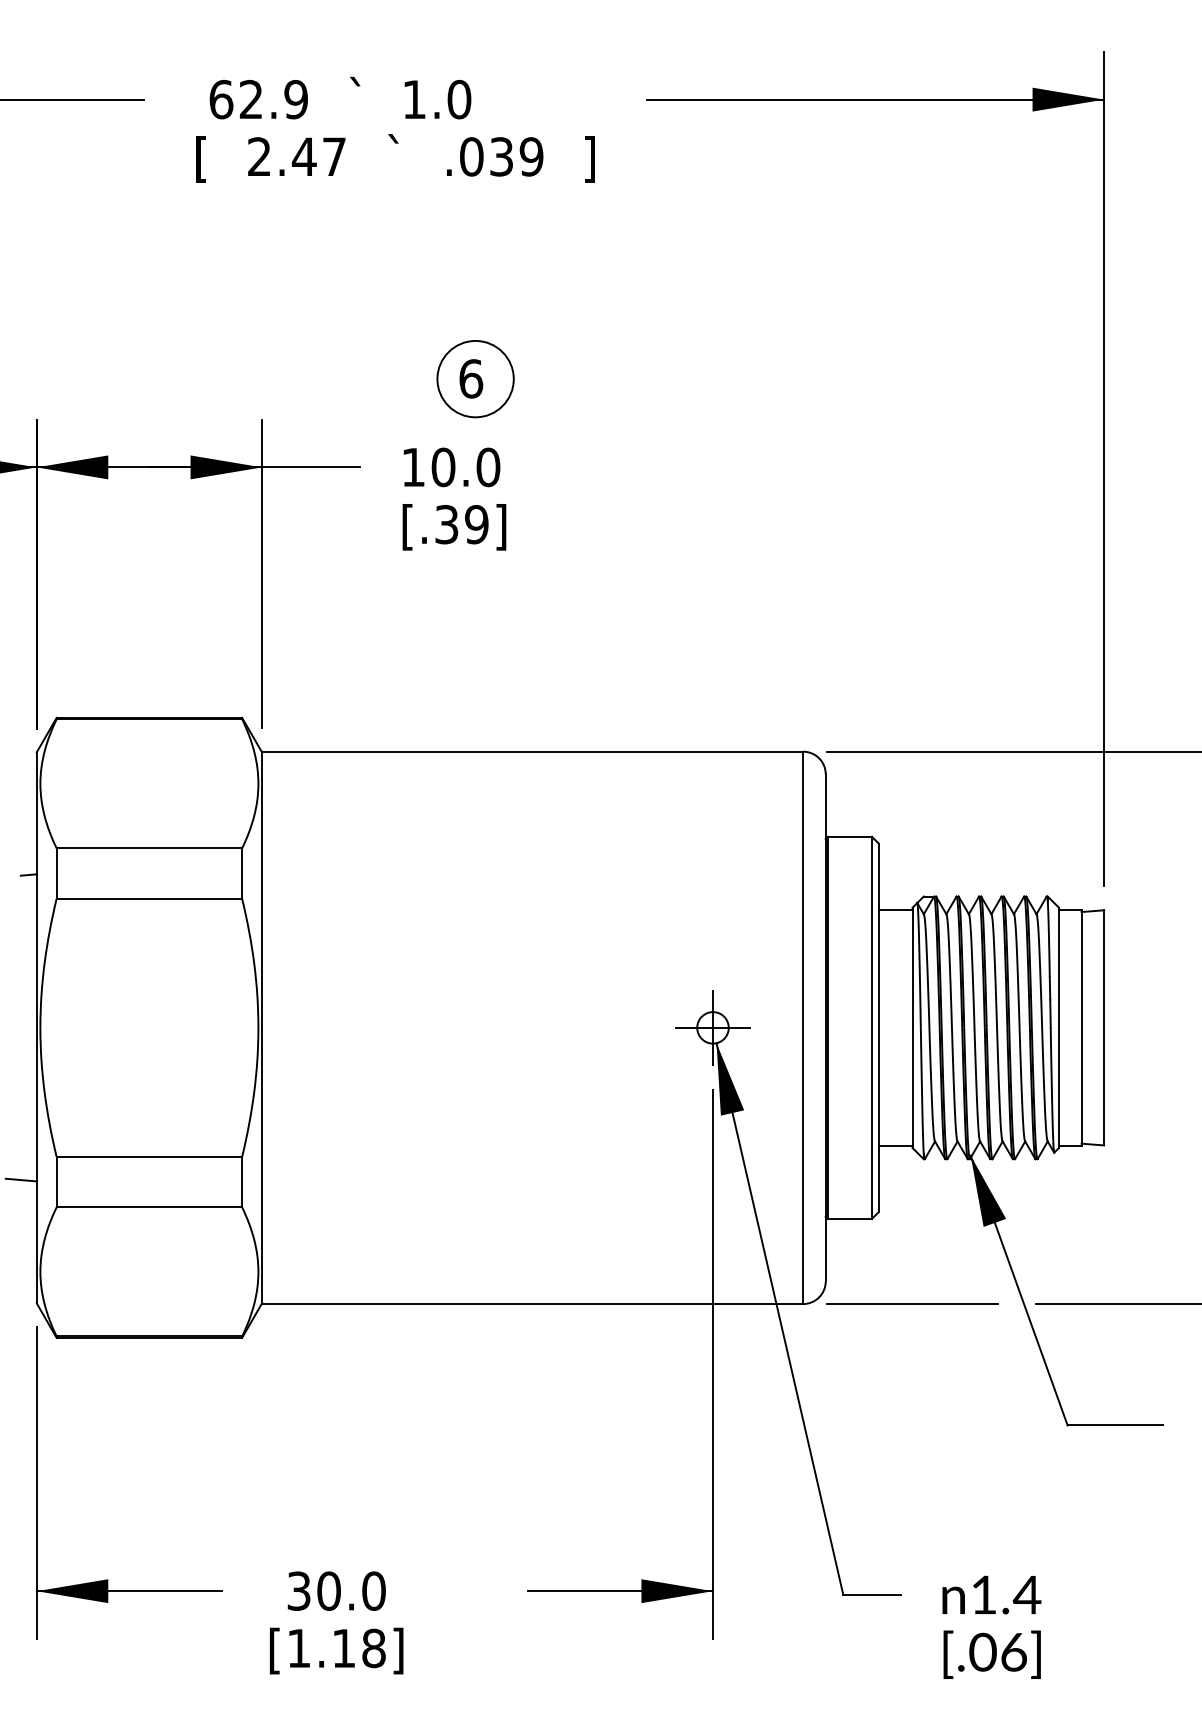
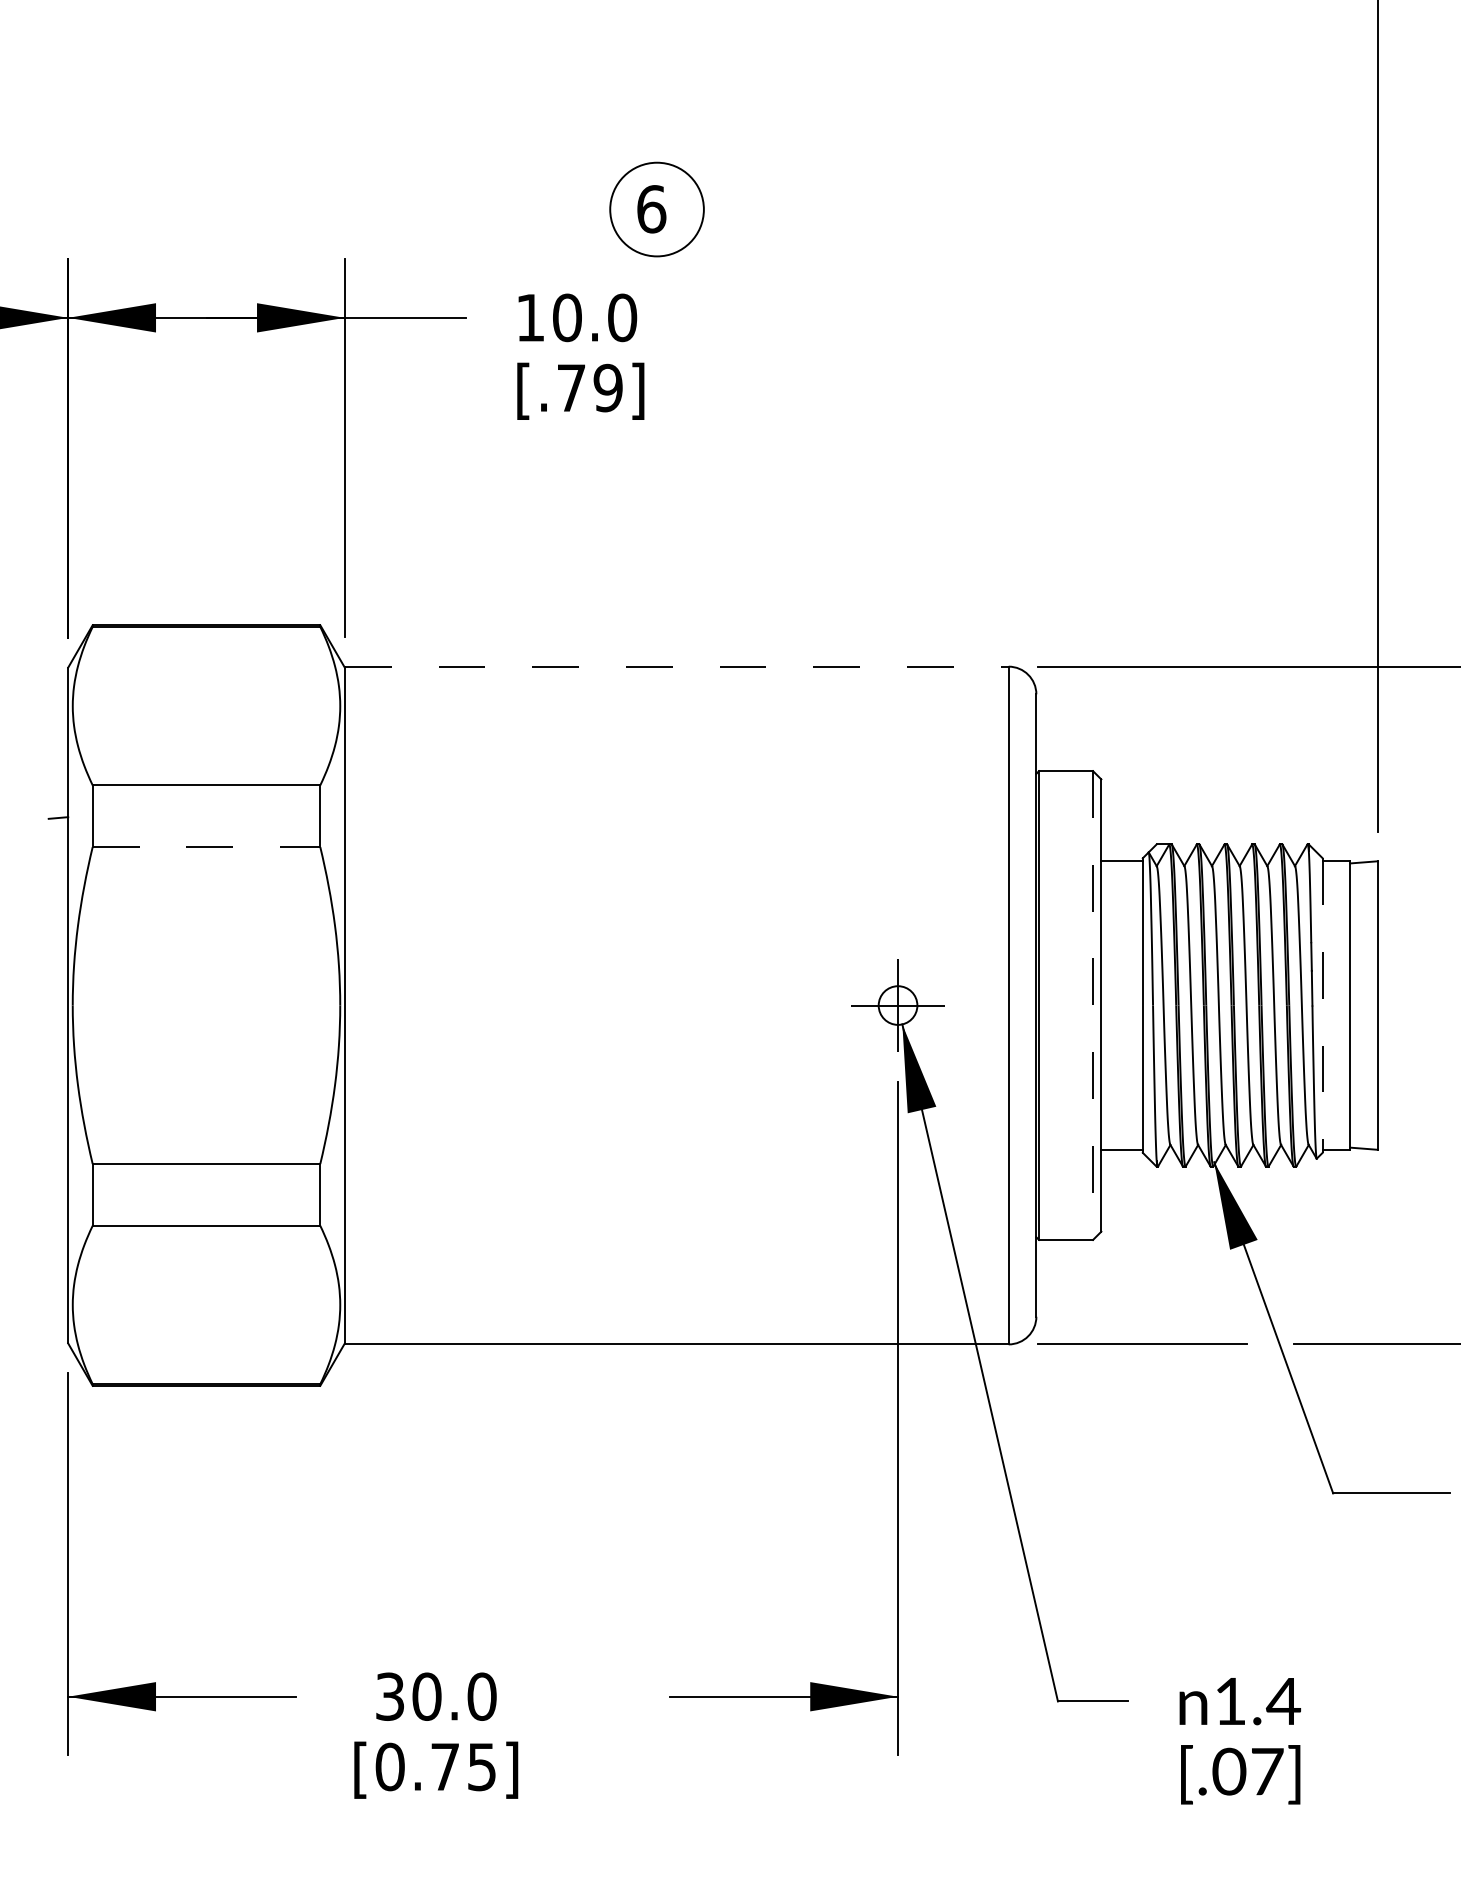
part: (475, 379) -> (656, 210), moved
text: (446, 524) -> (571, 387), [.39] -> [.79]
line: (532, 751) -> (676, 666), solid -> dashed
line: (149, 898) -> (206, 846), solid -> dashed
line: (871, 1028) -> (1092, 1006), solid -> dashed
line: (1059, 1028) -> (1323, 1006), solid -> dashed
line: (20, 1179) -> (48, 1191), removed
text: (336, 1648) -> (436, 1767), [1.18] -> [0.75]
text: (1014, 1652) -> (1267, 1771), [.06] -> [.07]

